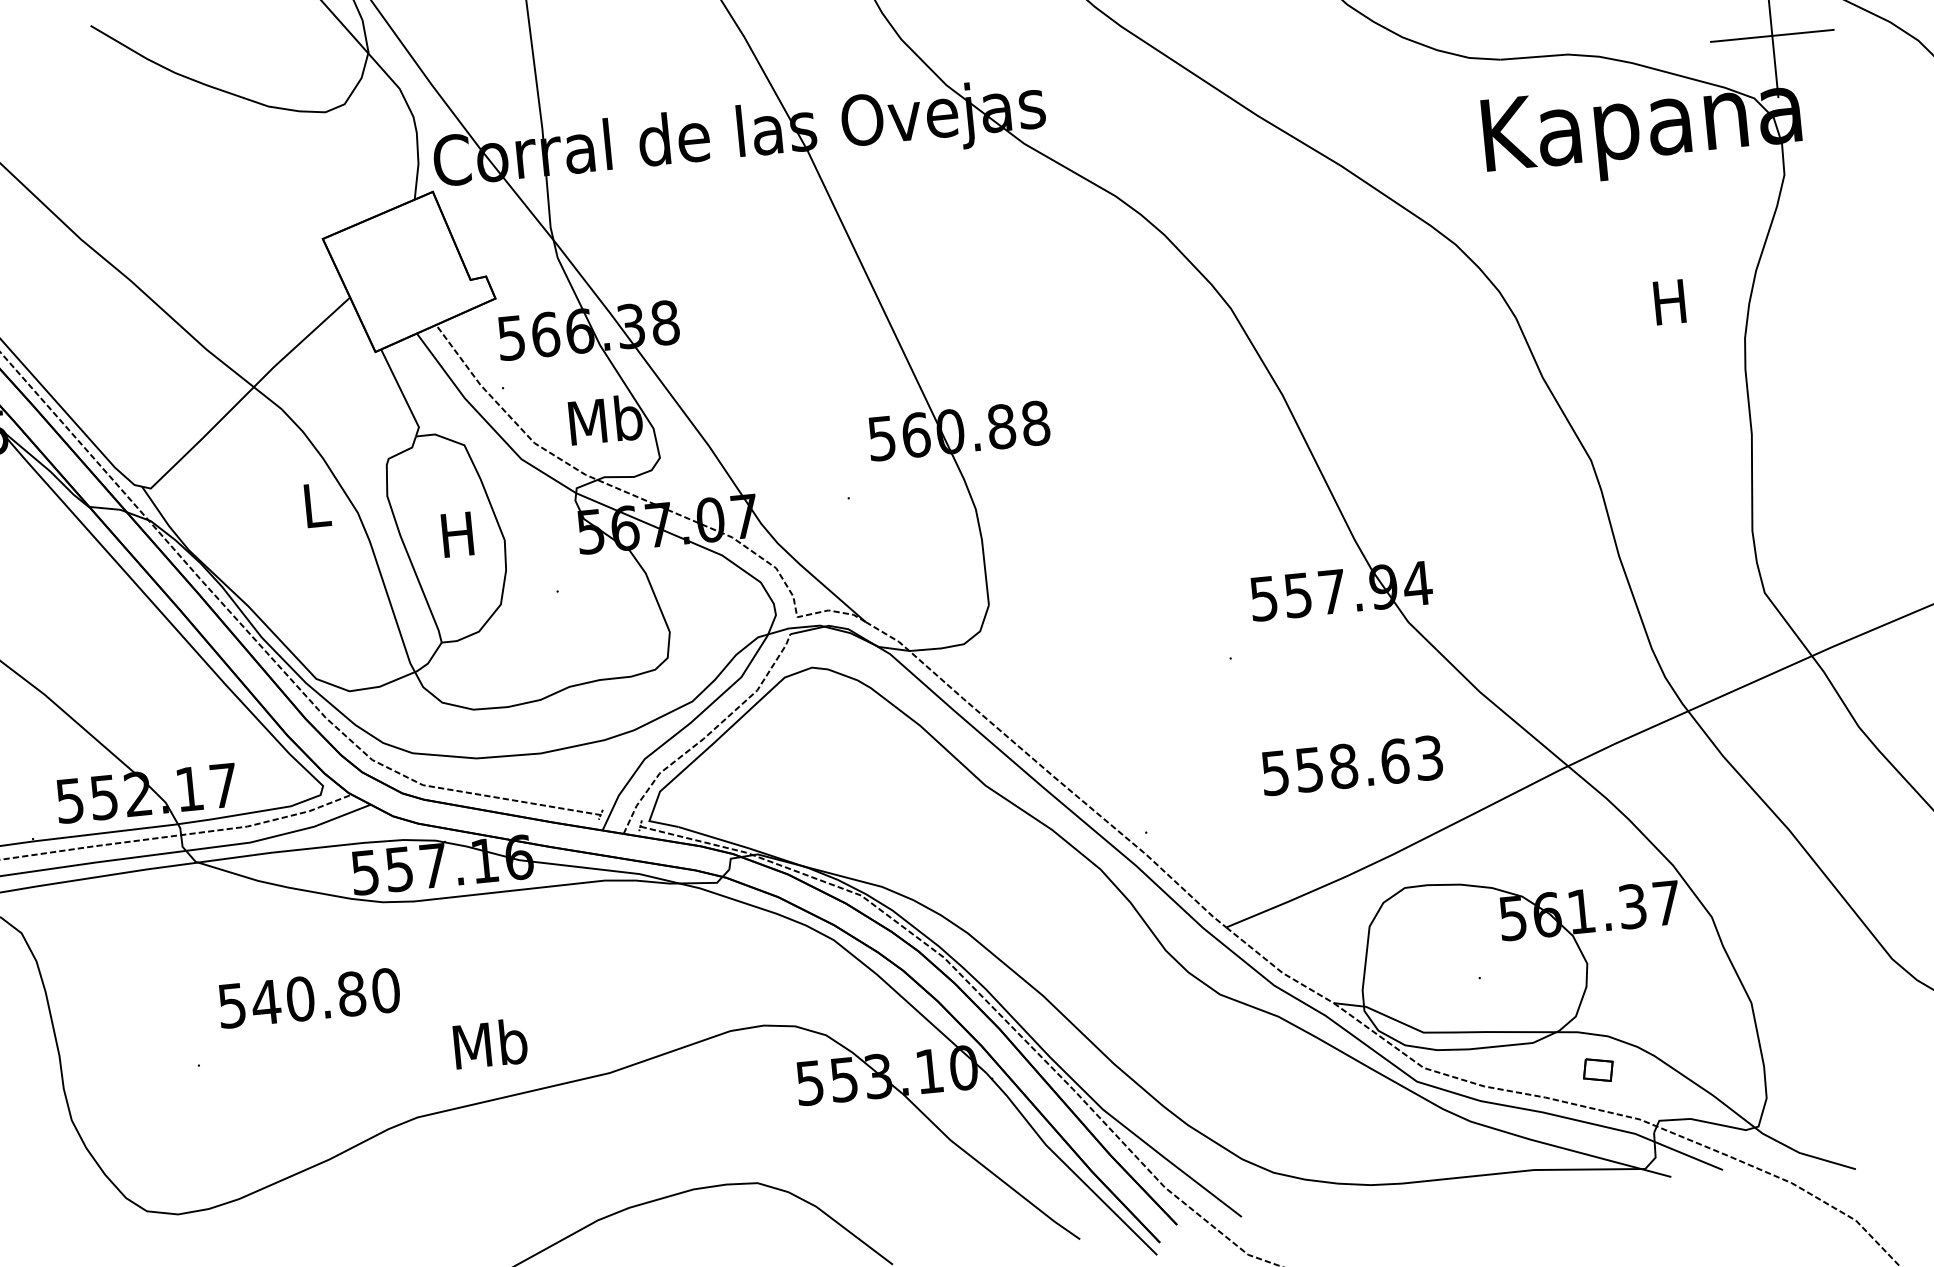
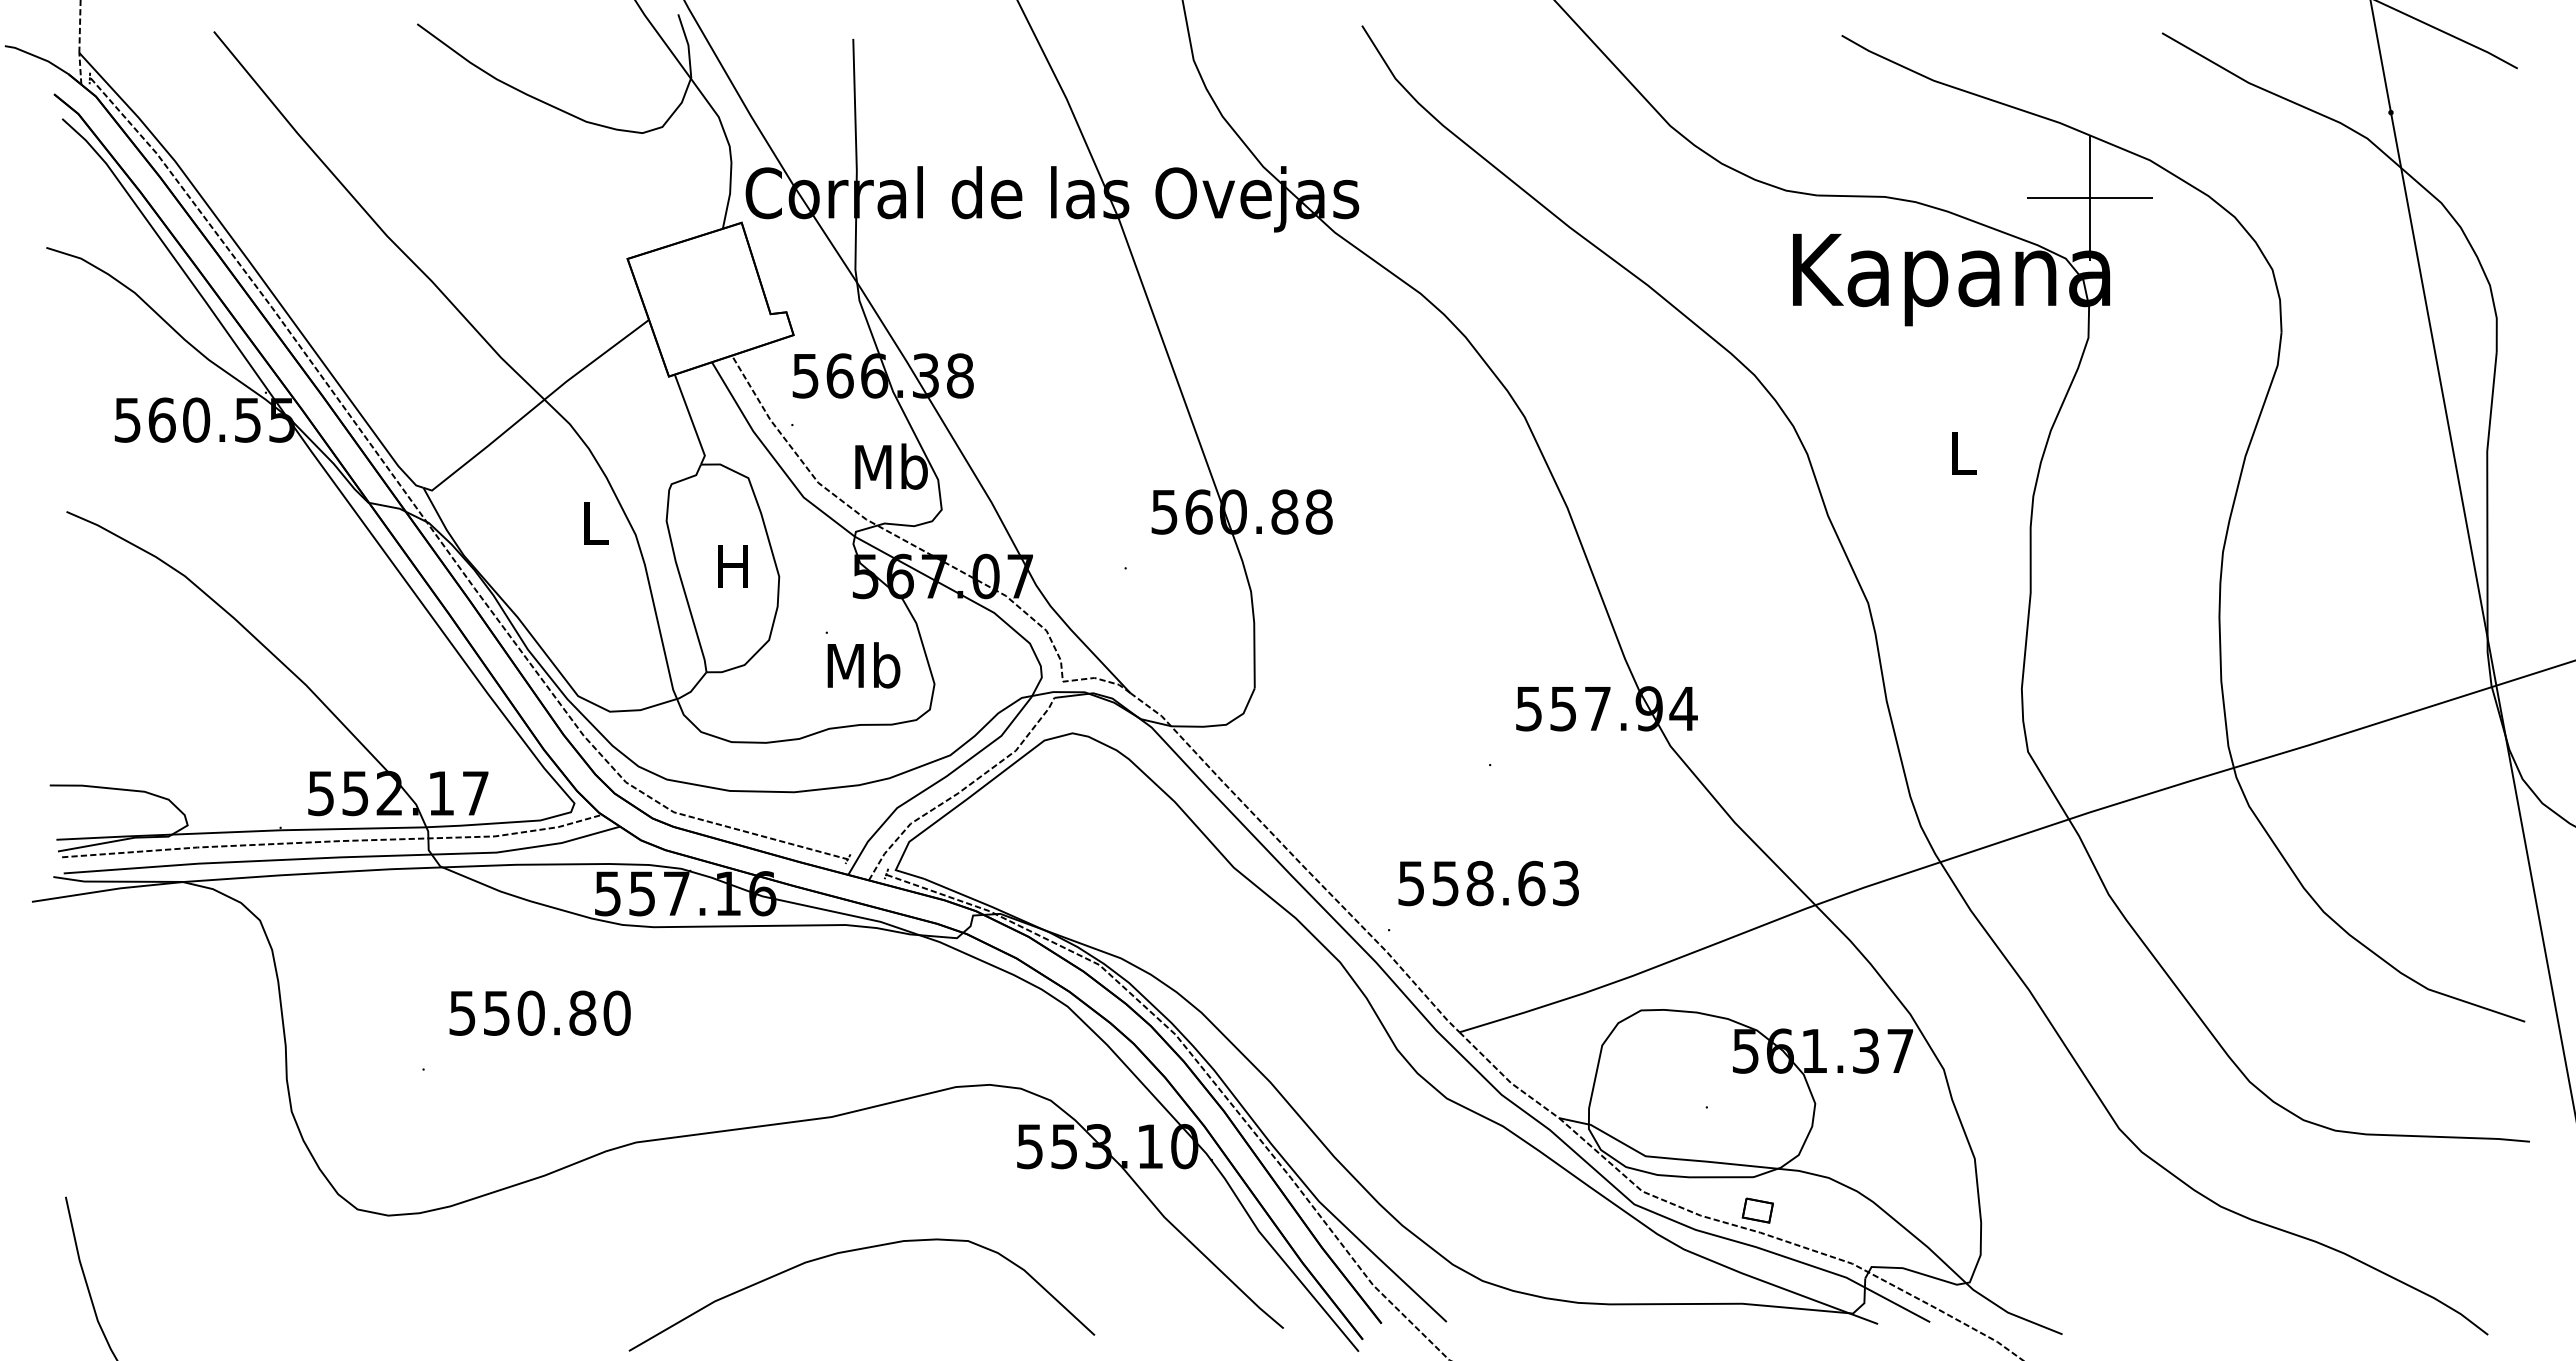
text: (1669, 302) -> (1961, 453), H -> L
text: (1352, 765) -> (1488, 883), moved
text: (266, 1002) -> (496, 1013), 540.80 -> 550.80
text: (490, 1044) -> (863, 665), moved
part: (1597, 1070) -> (1757, 1210), moved

